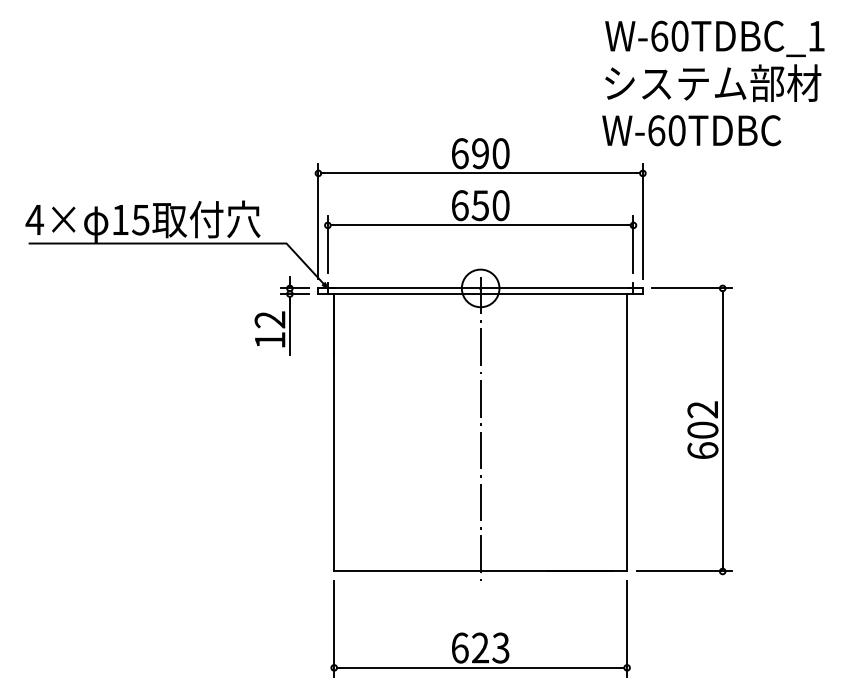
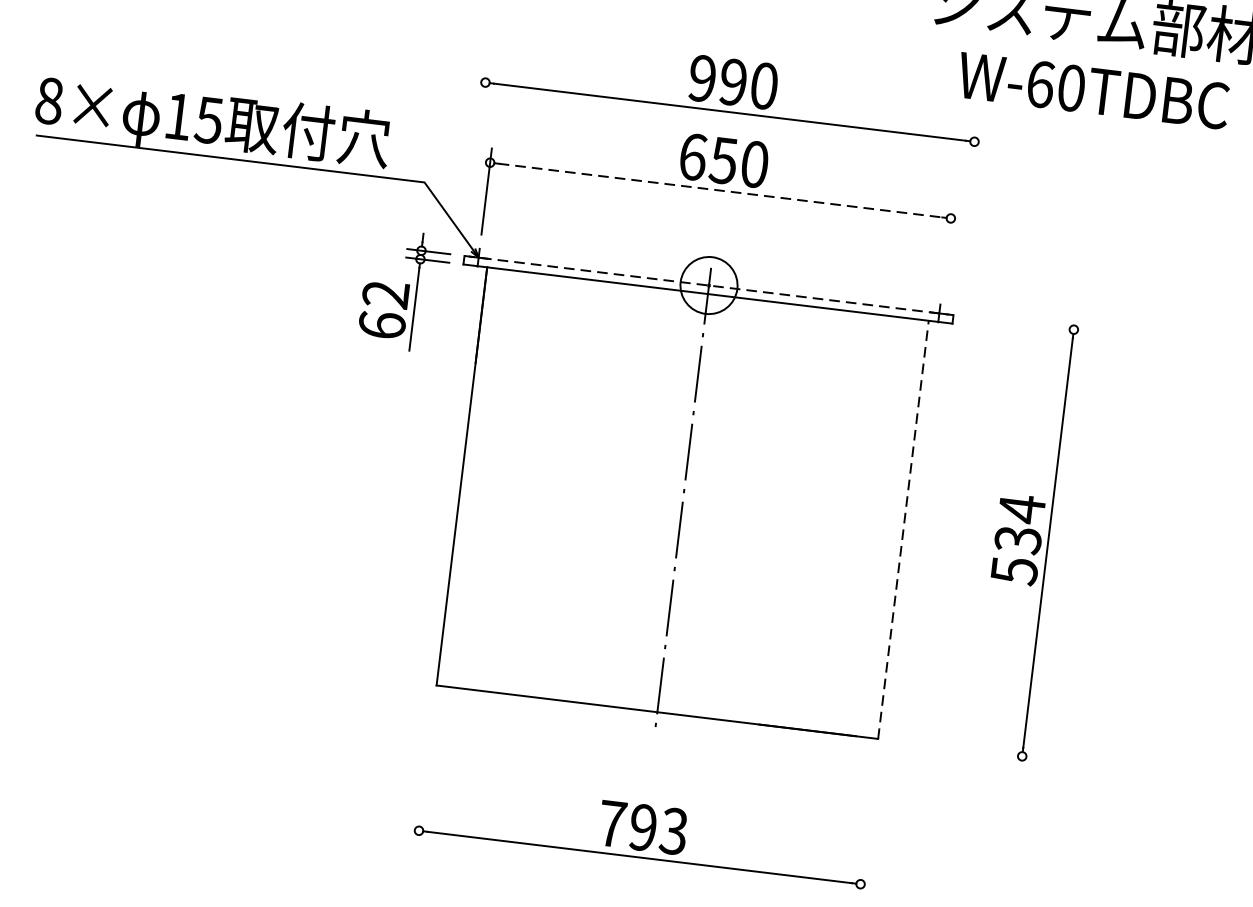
text: (691, 130) -> (1093, 90), moved
text: (459, 153) -> (701, 78), 690 -> 990
text: (34, 219) -> (49, 100), 4× -> 8×
line: (318, 221) -> (476, 155), removed
line: (642, 221) -> (965, 214), removed
line: (481, 225) -> (721, 190), solid -> dashed
line: (633, 244) -> (947, 247), removed
line: (481, 288) -> (710, 285), solid -> dashed
line: (692, 288) -> (1028, 324), removed
text: (269, 339) -> (381, 324), 12 -> 62
text: (702, 429) -> (1017, 538), 602 -> 534
line: (627, 432) -> (904, 529), solid -> dashed
line: (684, 571) -> (964, 749), removed
line: (334, 628) -> (426, 771), removed
line: (627, 628) -> (868, 824), removed
text: (469, 647) -> (626, 824), 623 -> 793

